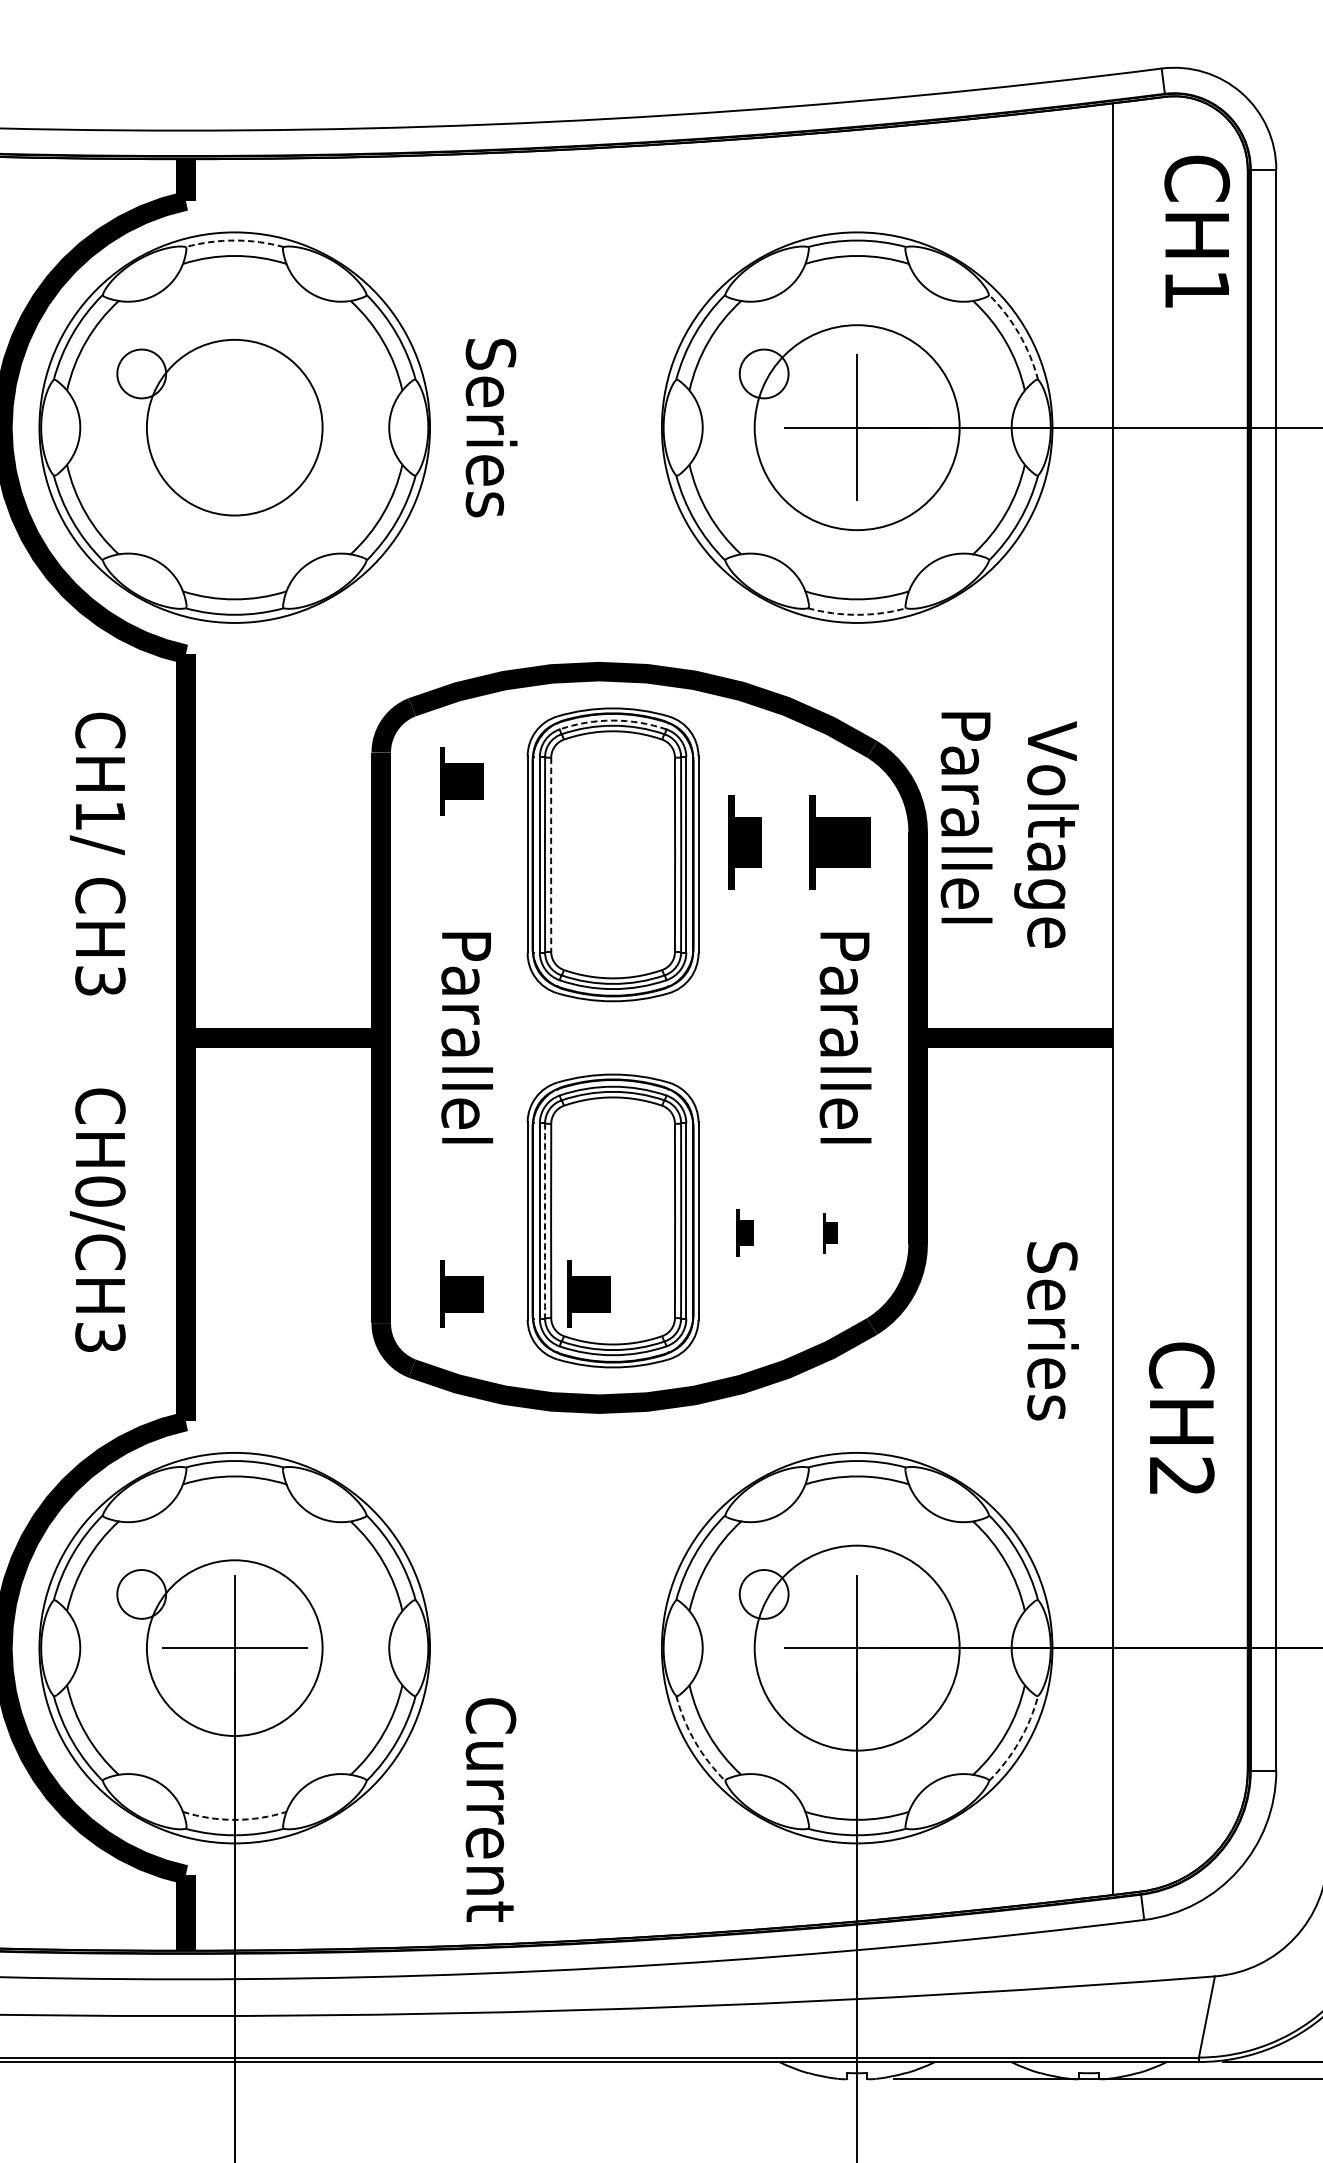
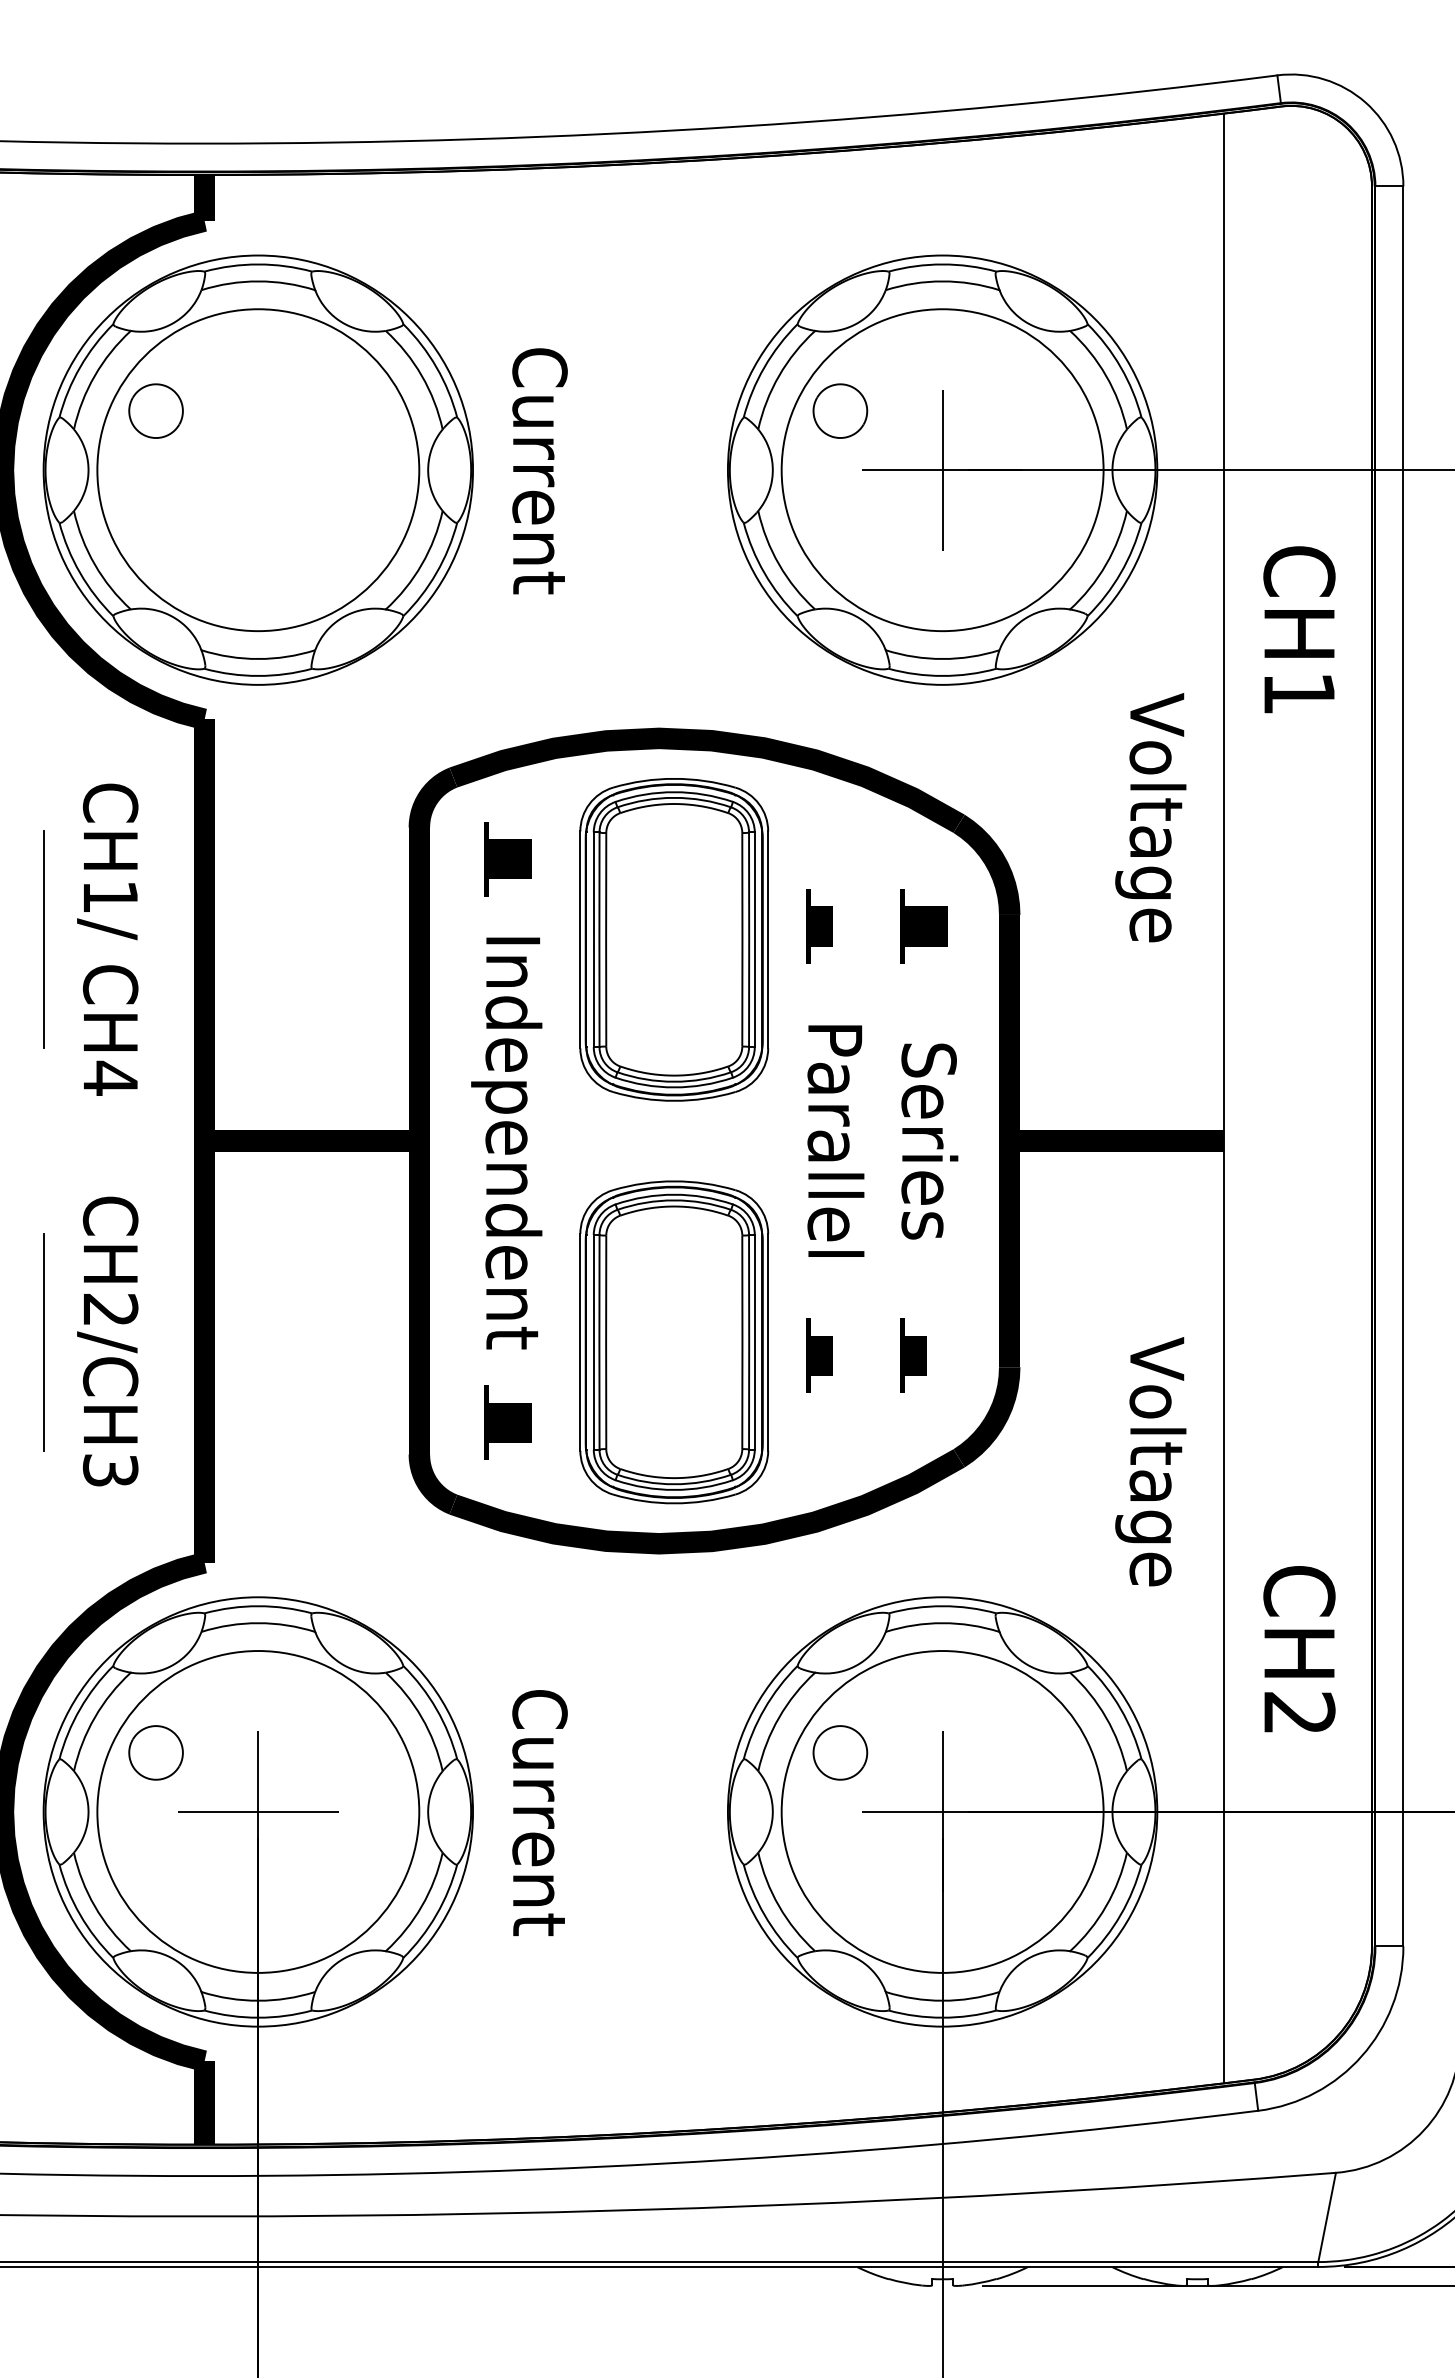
text: (1197, 231) -> (1299, 629), moved
arc: (234, 240) -> (258, 264), dashed -> solid
arc: (1018, 334) -> (1120, 367), dashed -> solid
circle: (234, 427) -> (258, 470), size x1.67
circle: (857, 427) -> (942, 470), size x1.43
text: (491, 428) -> (540, 471), Series -> Current
arc: (857, 614) -> (942, 675), dashed -> solid
arc: (613, 720) -> (674, 792), dashed -> solid
text: (966, 817) -> (835, 1140), moved
text: (1046, 834) -> (1150, 817), moved
part: (745, 842) -> (819, 926), size x0.71
part: (839, 842) -> (923, 926), size x0.71
line: (39, 854) -> (43, 939), added
arc: (551, 854) -> (606, 939), dashed -> solid
text: (100, 980) -> (110, 1077), CH3 -> CH4
text: (845, 1037) -> (929, 1140), Parallel -> Series
text: (460, 1040) -> (506, 1143), Parallel -> Independent
text: (100, 1191) -> (110, 1309), CH0/CH3 -> CH2/CH3
line: (39, 1220) -> (43, 1341), added
arc: (545, 1221) -> (599, 1342), dashed -> solid
part: (745, 1232) -> (819, 1355), size x1.43
part: (830, 1232) -> (913, 1355), size x1.67
part: (588, 1293) -> (647, 1422), removed
text: (1046, 1329) -> (1150, 1461), Series -> Voltage
text: (1181, 1418) -> (1299, 1649), moved
circle: (234, 1647) -> (258, 1811), size x1.67
circle: (857, 1647) -> (942, 1811), size x1.43
arc: (695, 1741) -> (764, 1914), dashed -> solid
arc: (1018, 1741) -> (1120, 1914), dashed -> solid
text: (490, 1809) -> (539, 1812), moved
arc: (234, 1819) -> (258, 2000), dashed -> solid

